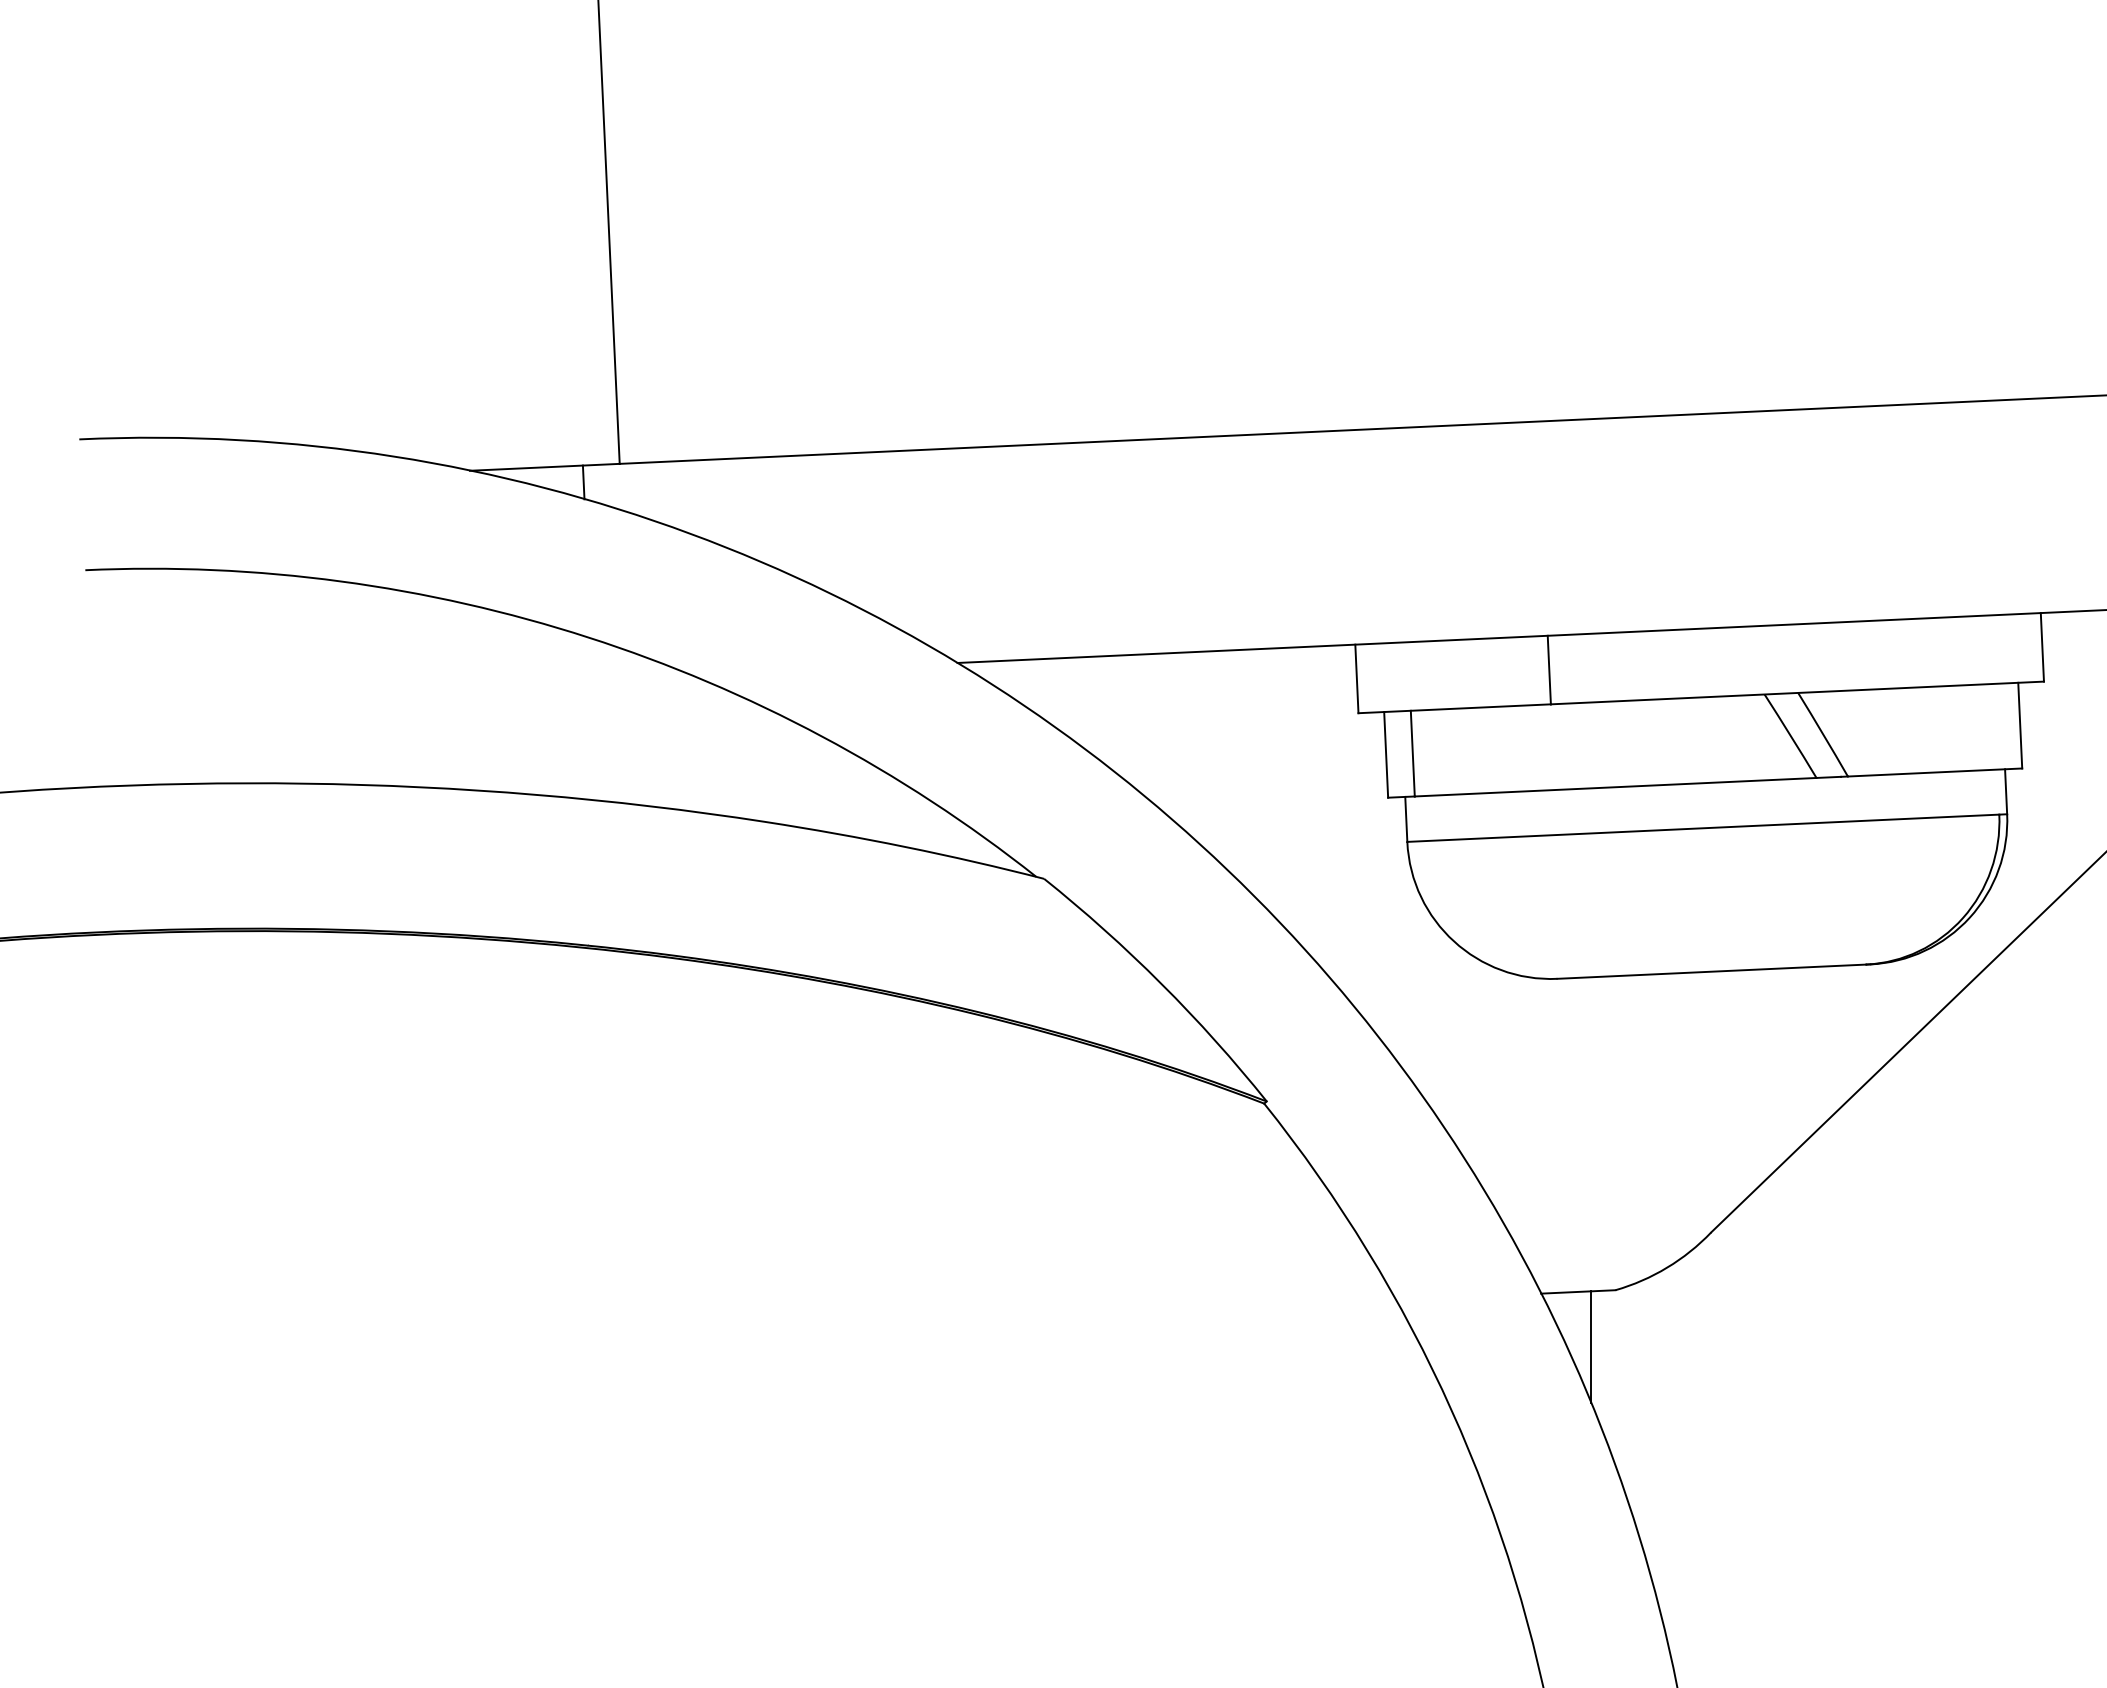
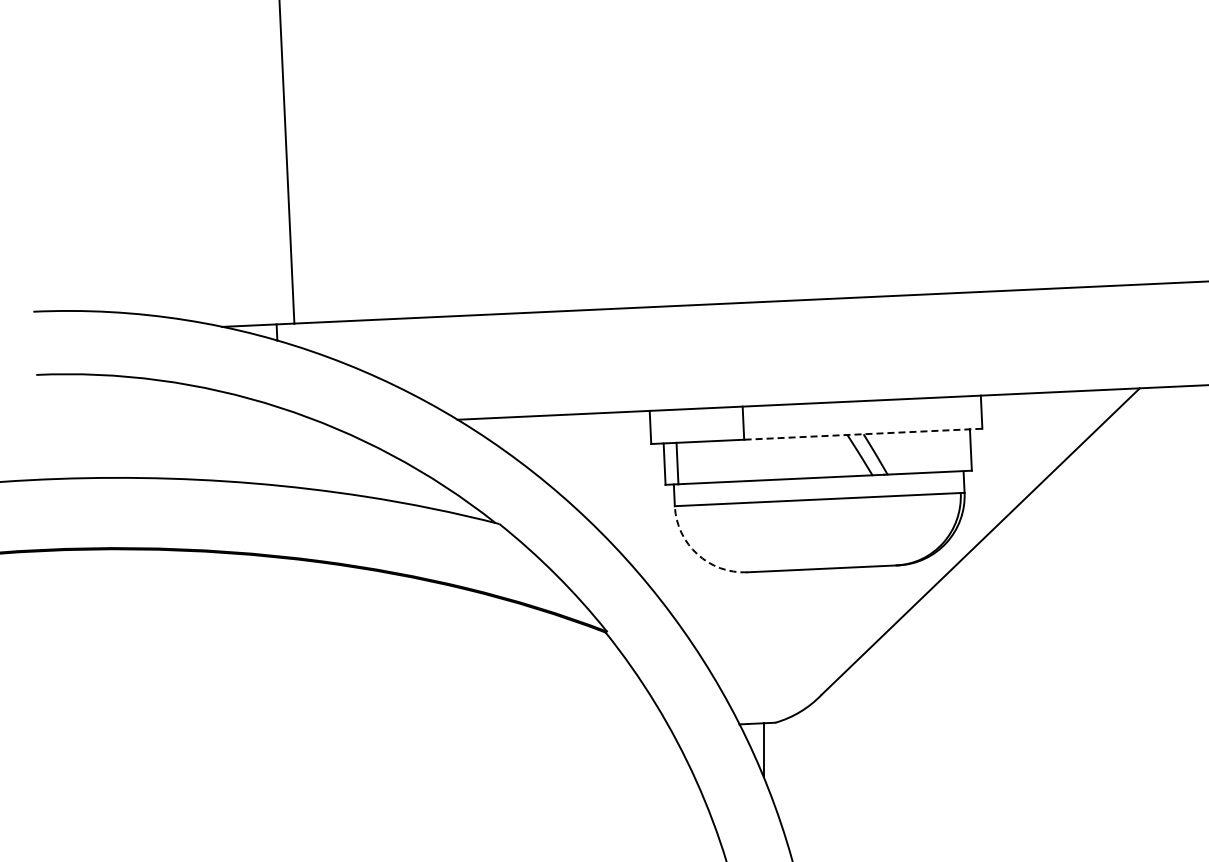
line: (1795, 693) -> (862, 434), solid -> dashed
arc: (1454, 941) -> (697, 554), solid -> dashed

